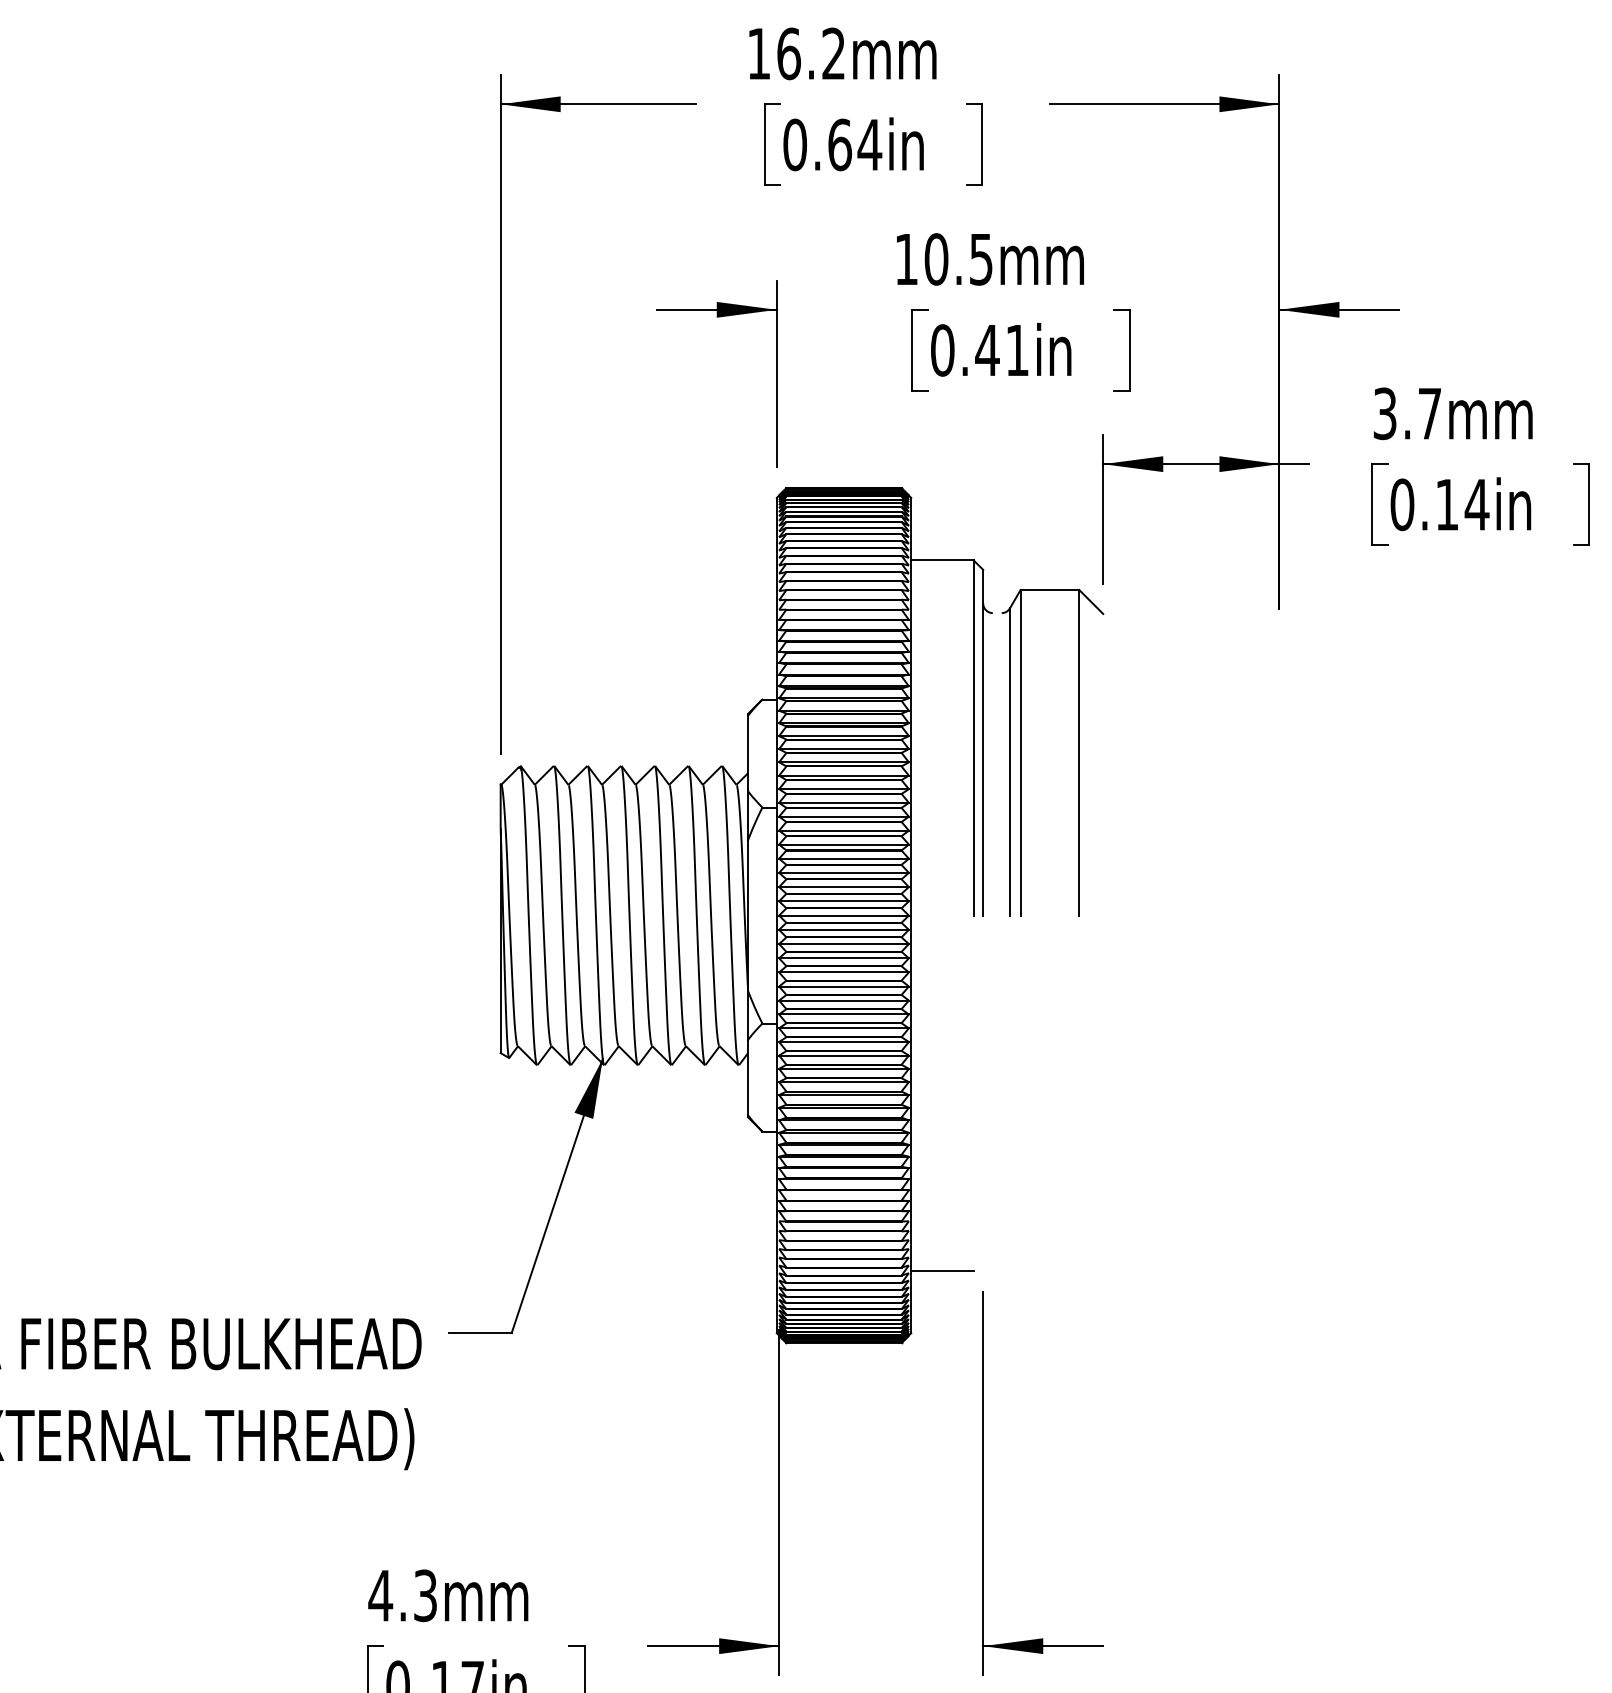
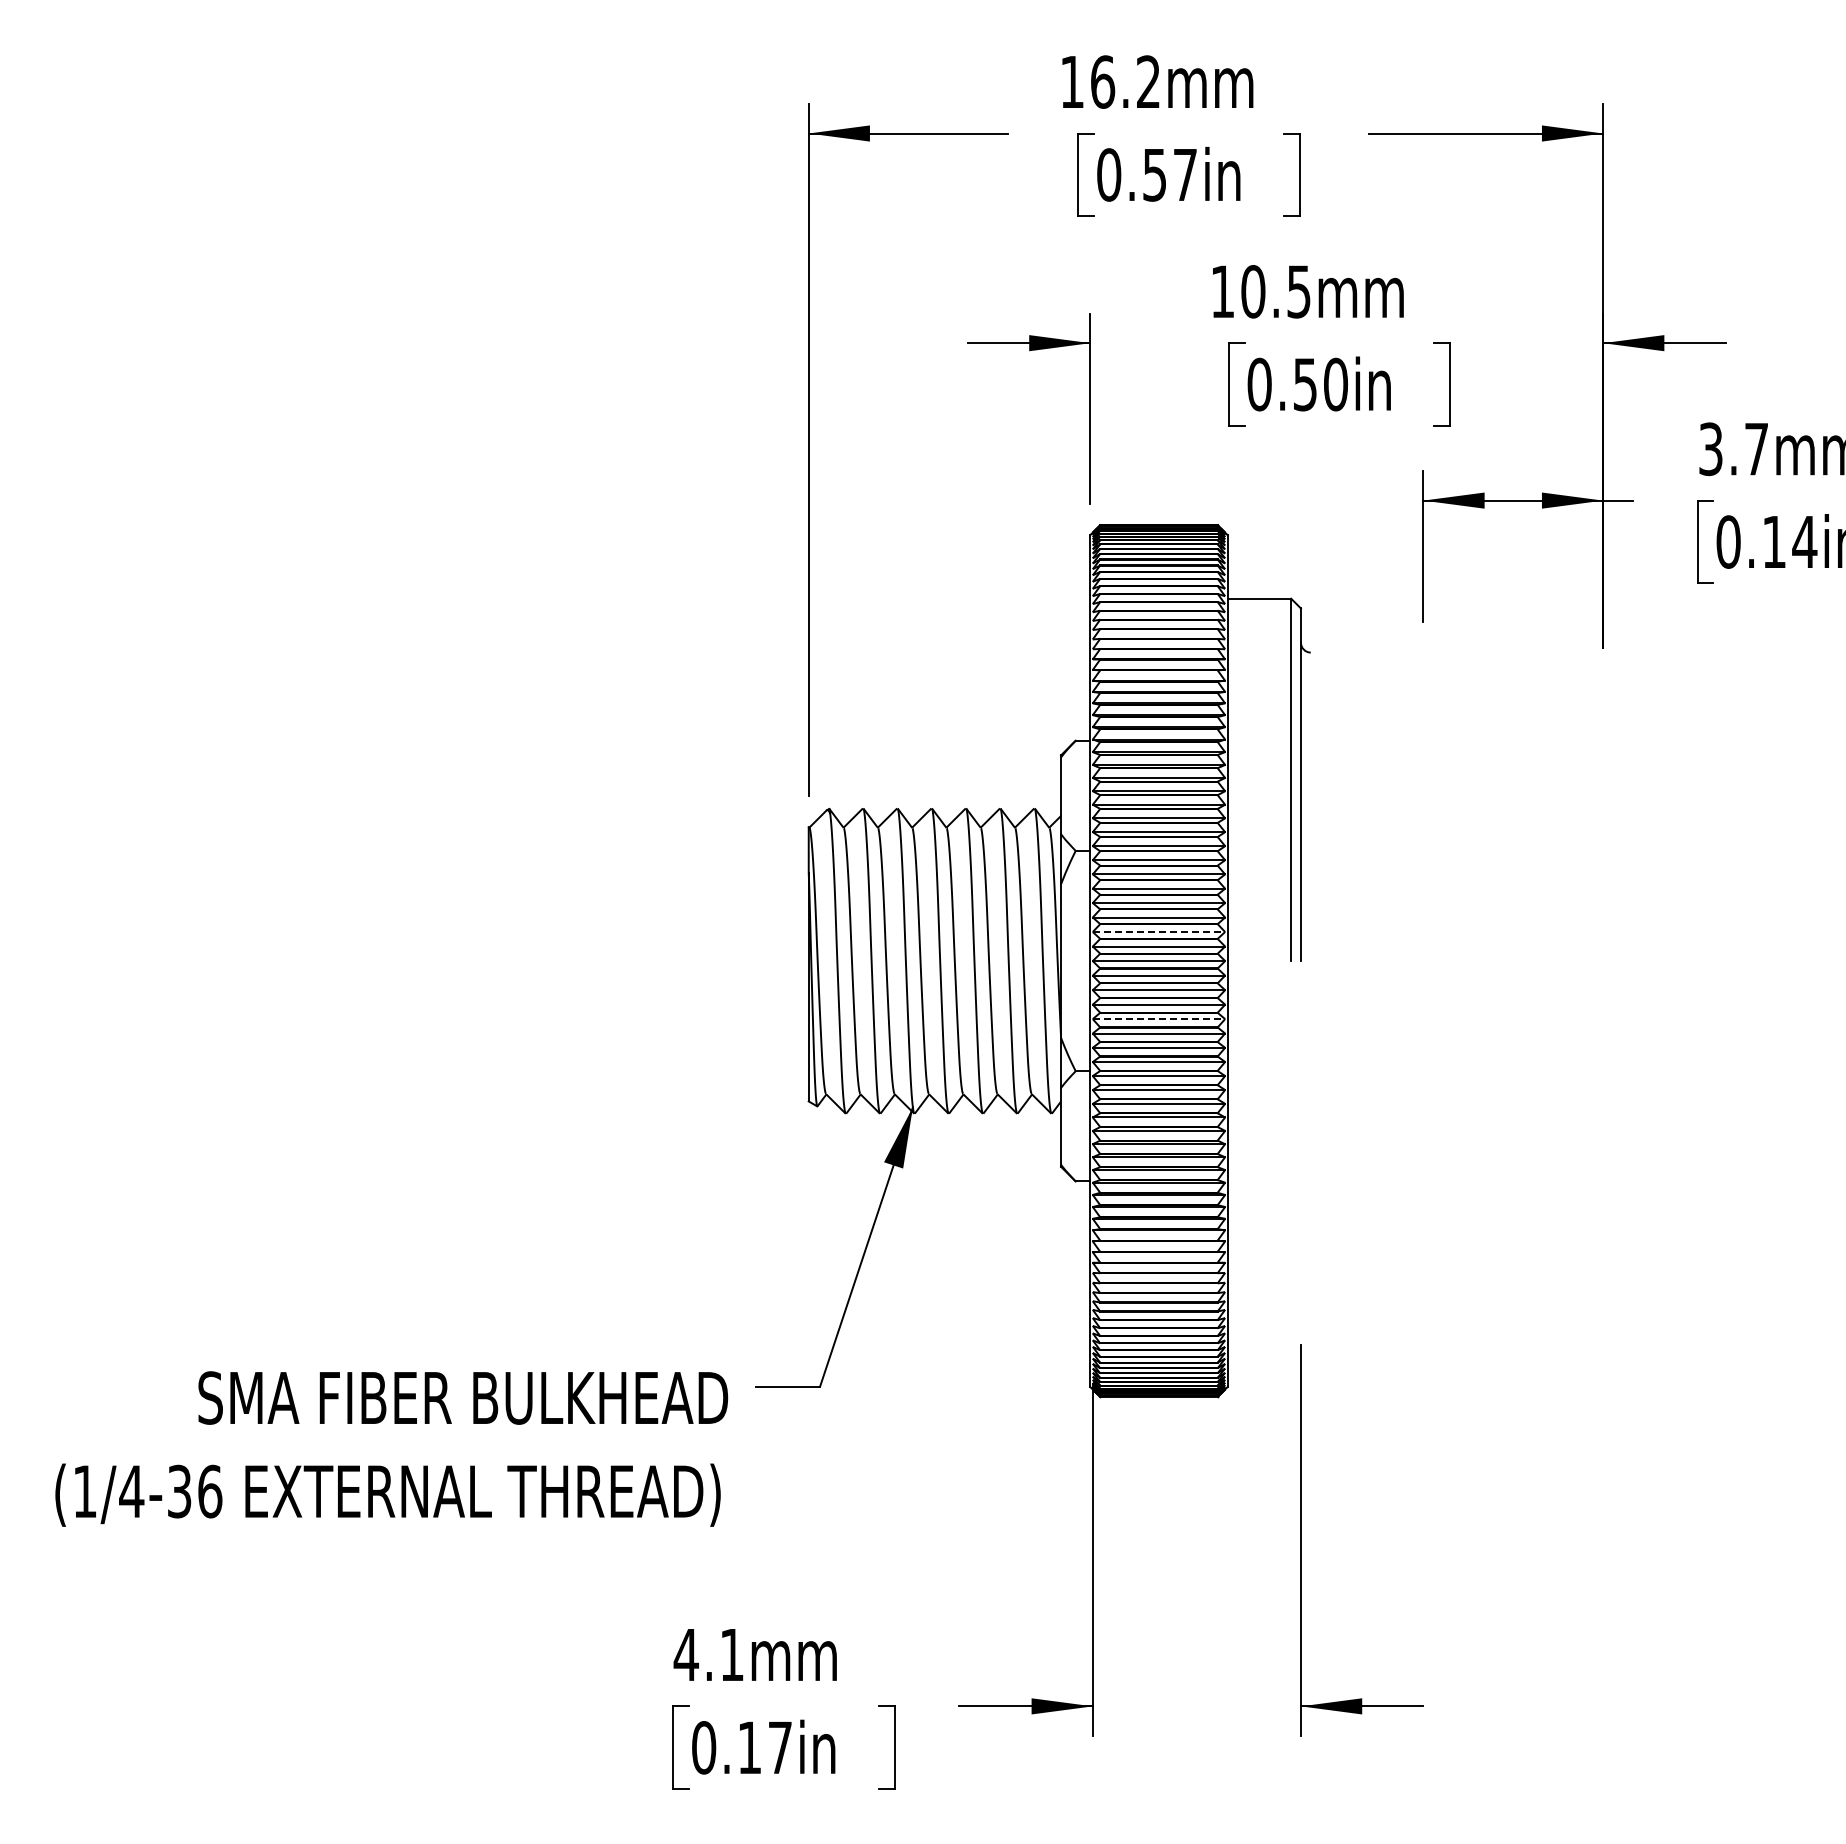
text: (855, 144) -> (1170, 174), 0.64in -> 0.57in
text: (1001, 350) -> (1319, 384), 0.41in -> 0.50in
part: (1078, 752) -> (1398, 794), removed
line: (844, 887) -> (1159, 932), solid -> dashed
line: (844, 972) -> (1159, 1019), solid -> dashed
line: (942, 1270) -> (1259, 1323), removed
text: (424, 1595) -> (731, 1654), 4.3mm -> 4.1mm

